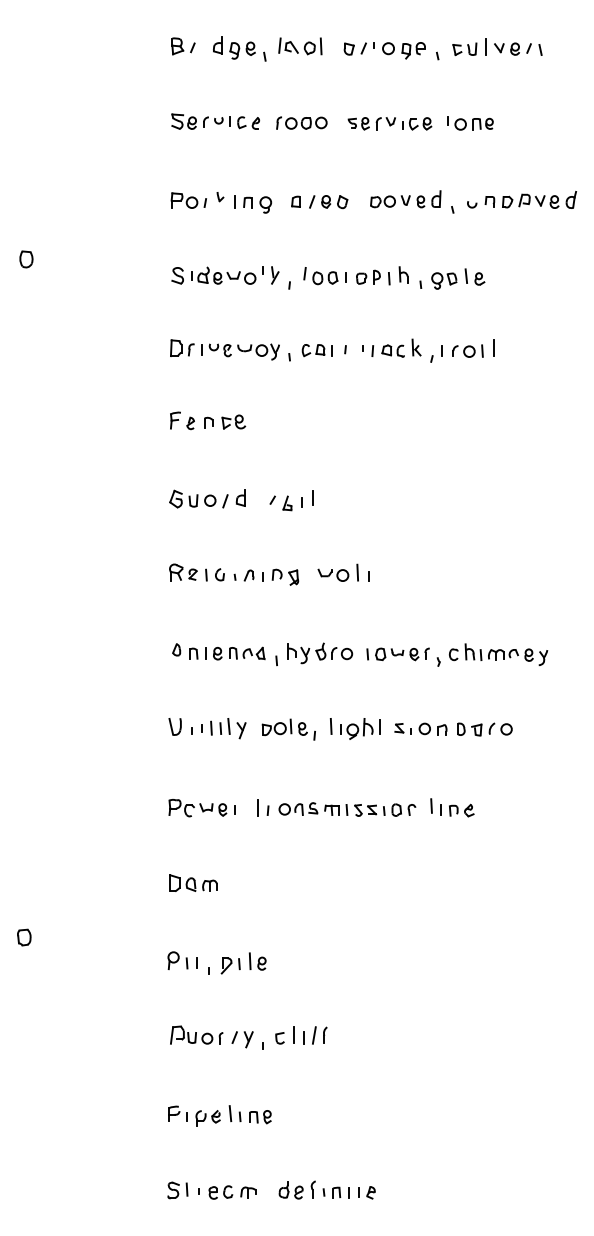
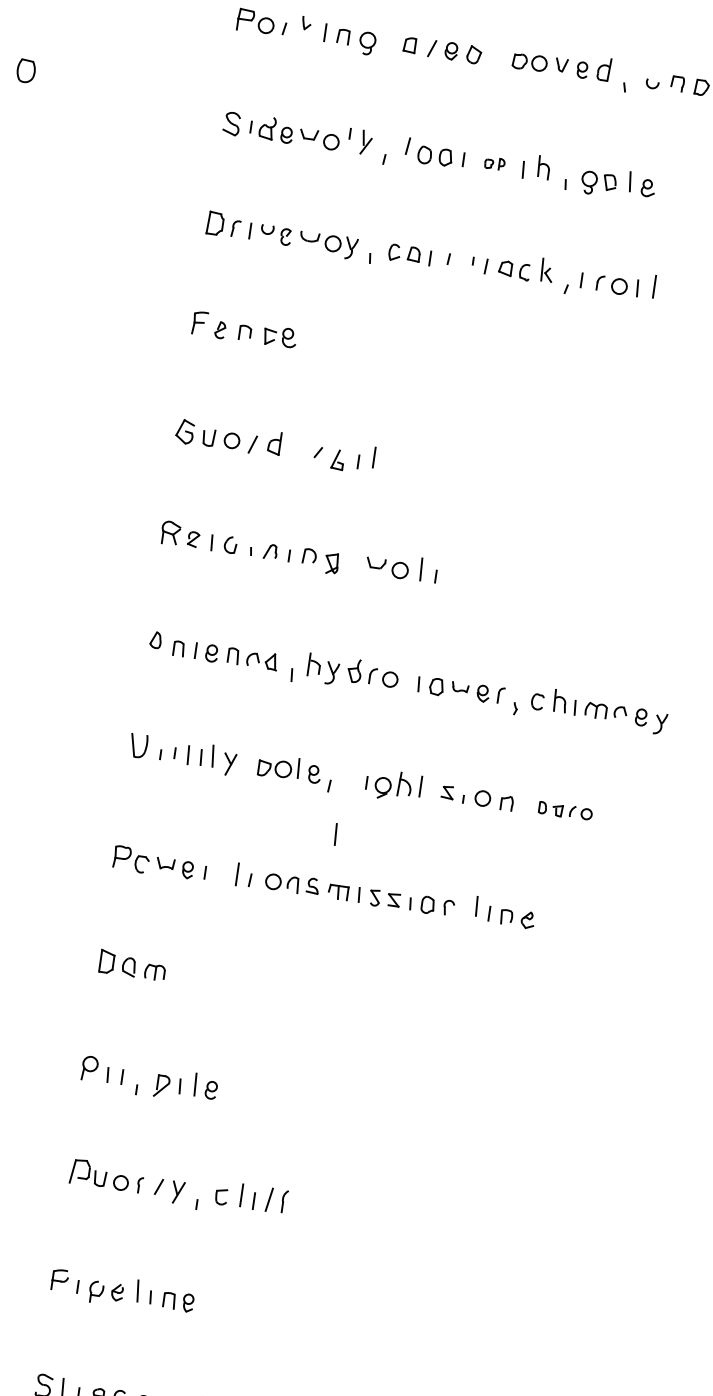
part: (368, 276) -> (495, 162), size x0.6
line: (330, 726) -> (334, 834), moved
part: (484, 729) -> (565, 811), size x0.7

